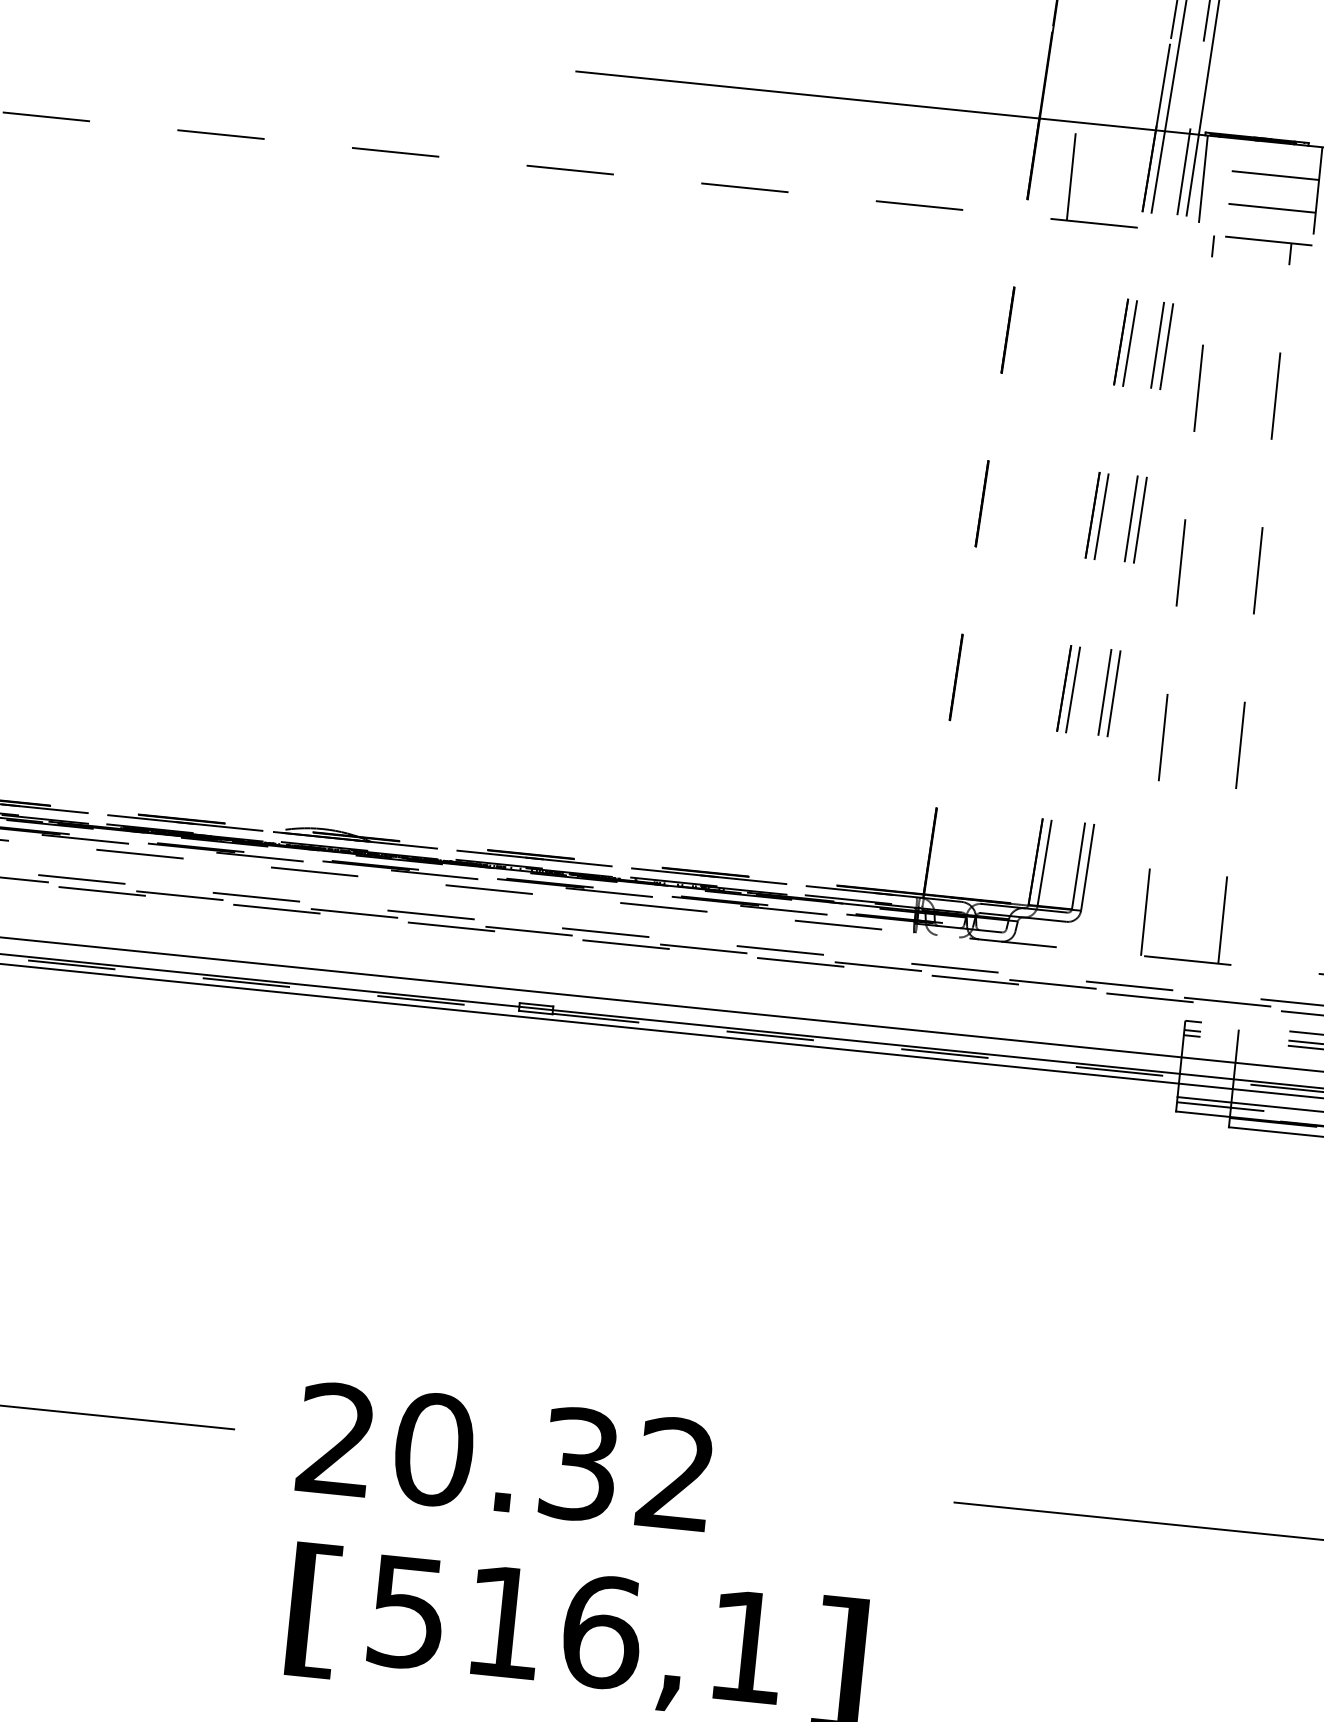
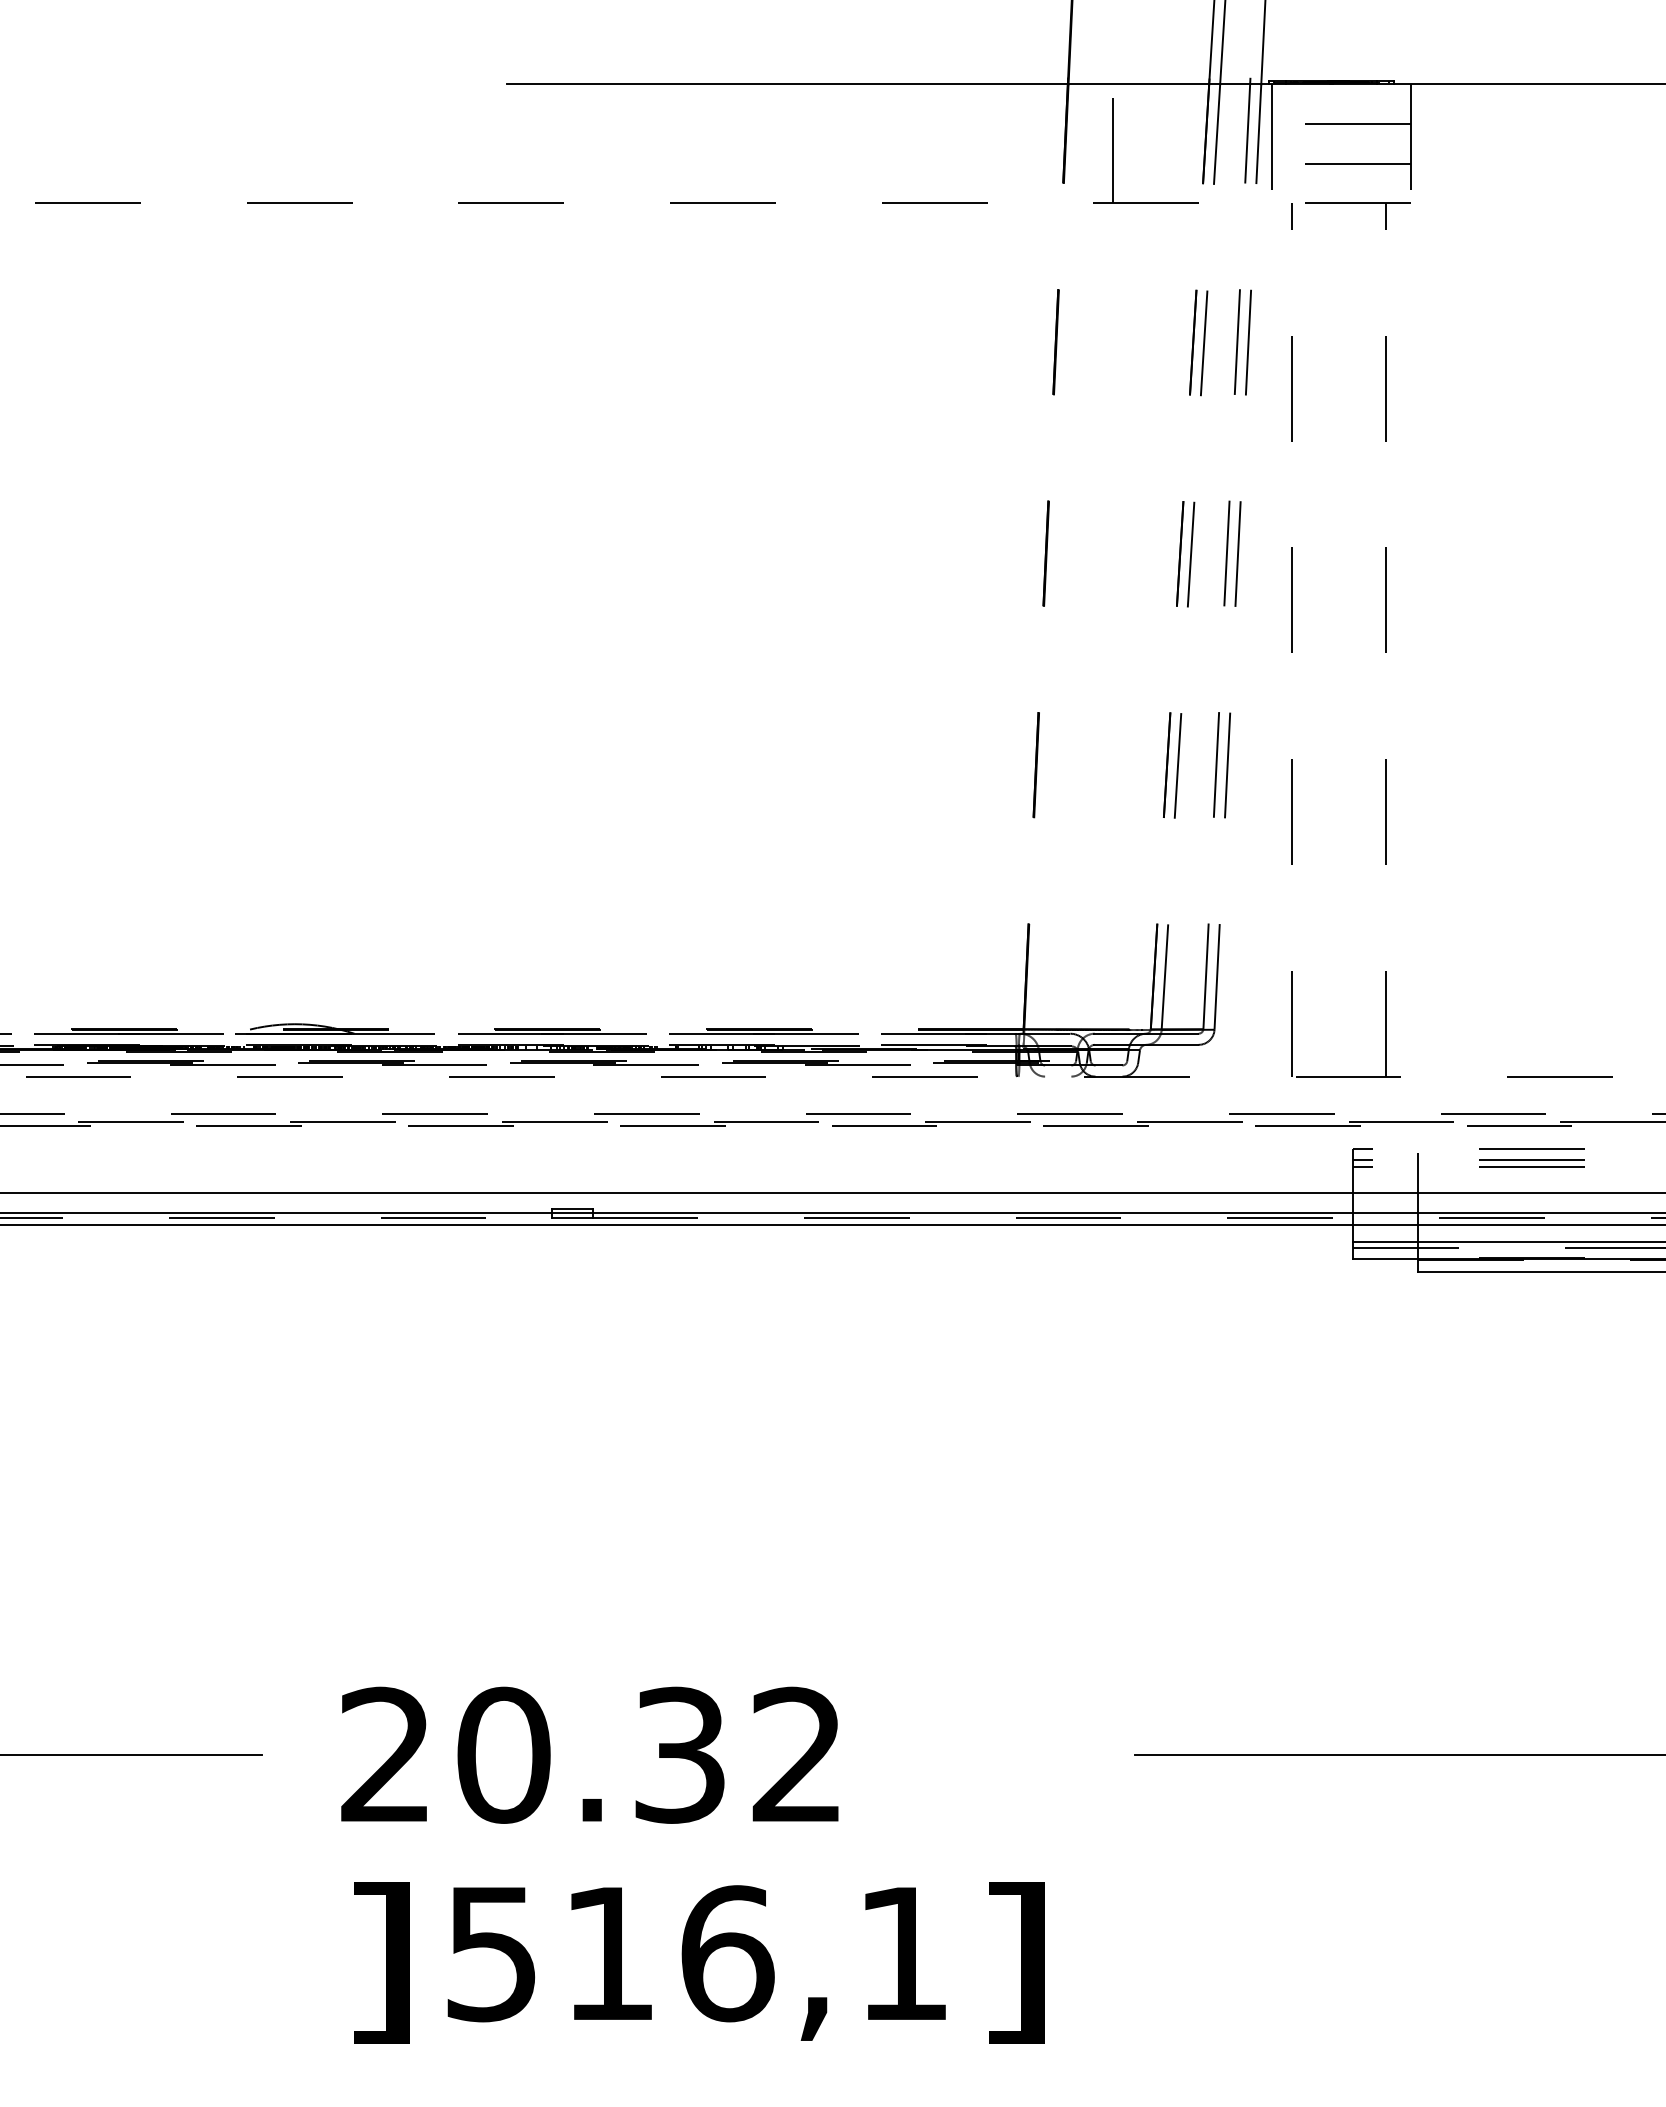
text: (314, 1610) -> (380, 1962), [ -> ]

